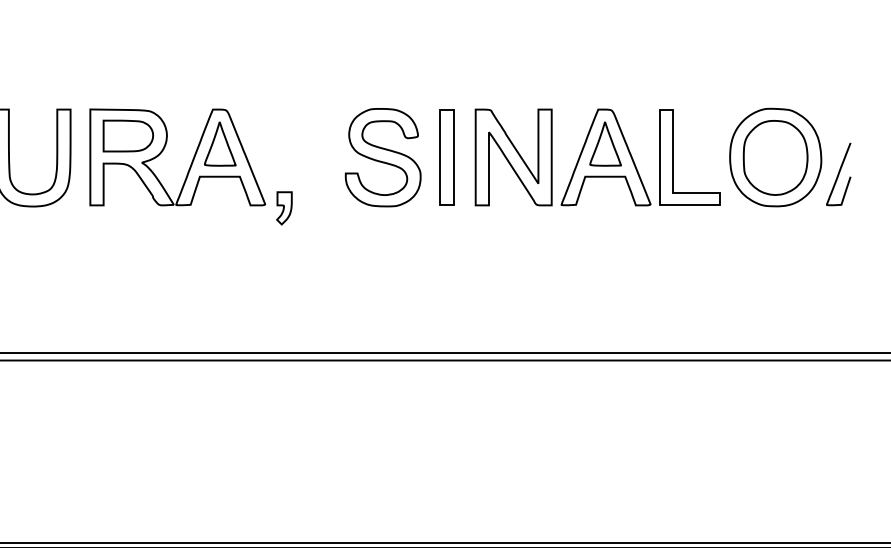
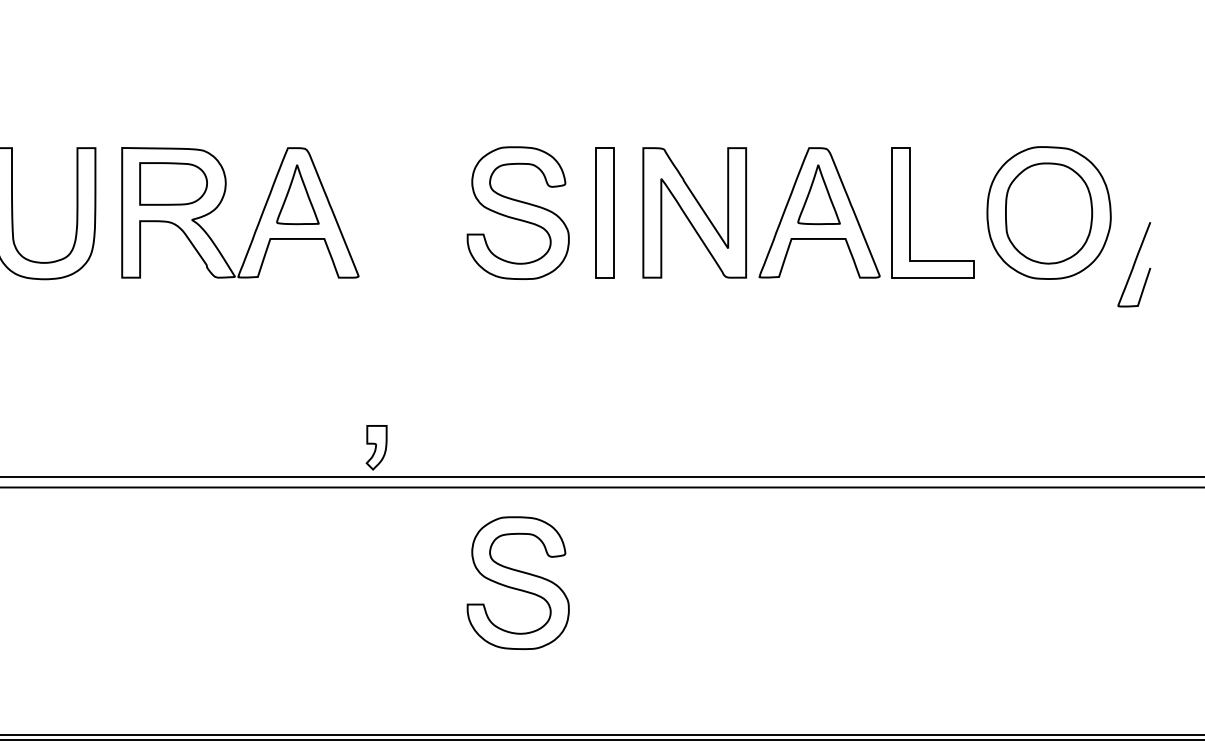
curve: (838, 174) -> (1134, 264), moved
part: (284, 208) -> (376, 447), moved
part: (382, 430) -> (517, 582), added

